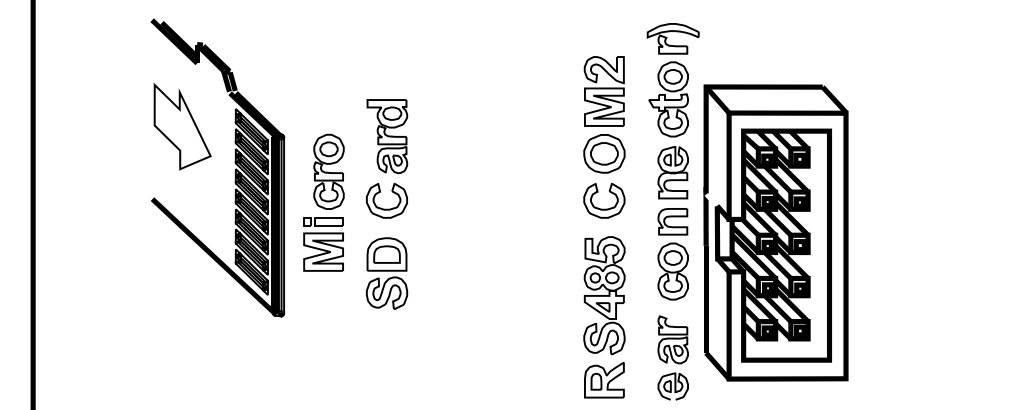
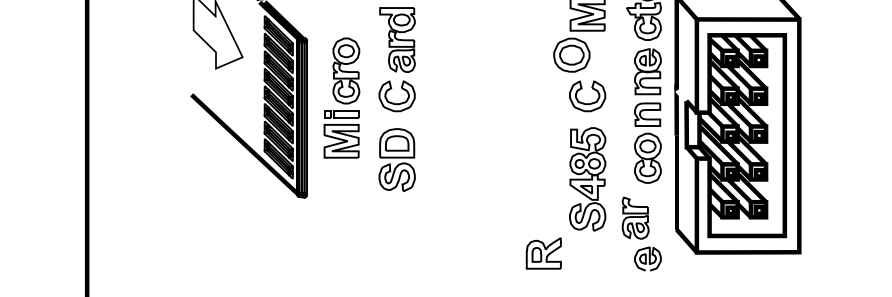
part: (604, 153) -> (571, 54), moved
part: (672, 339) -> (635, 217), moved
part: (604, 380) -> (543, 253), moved

